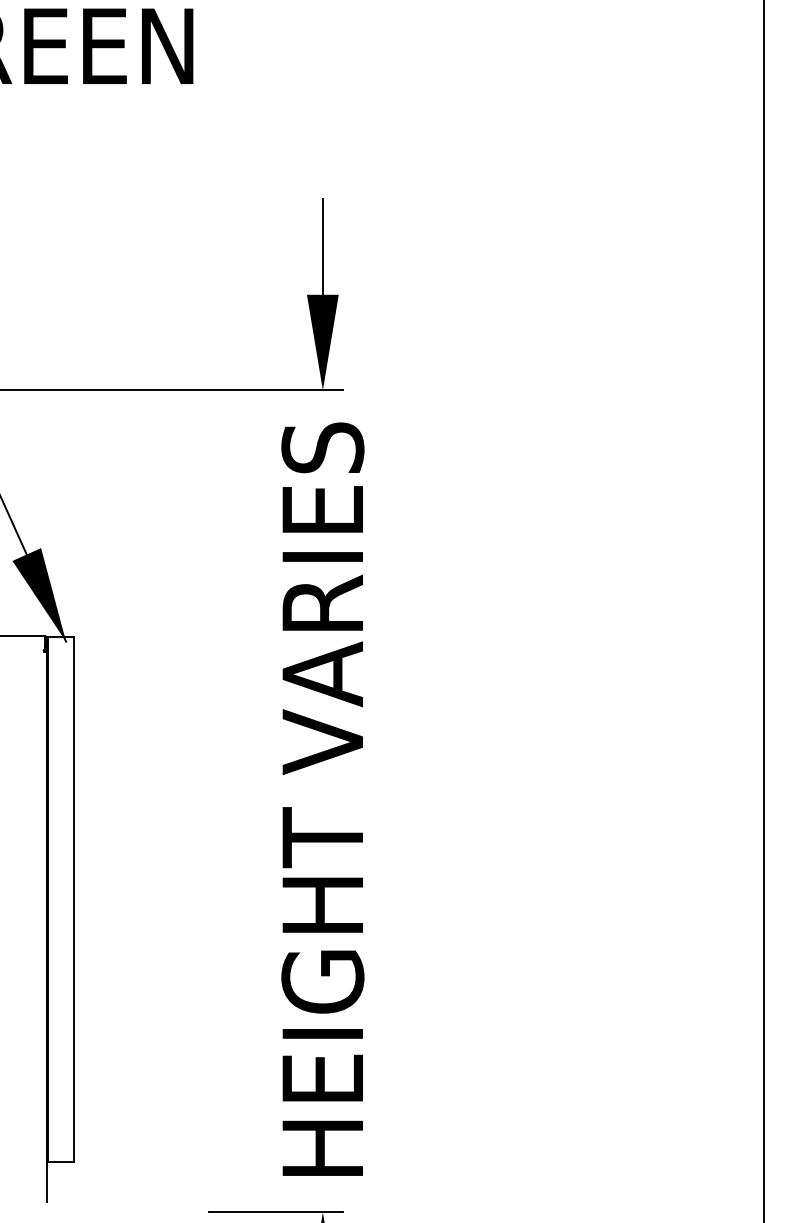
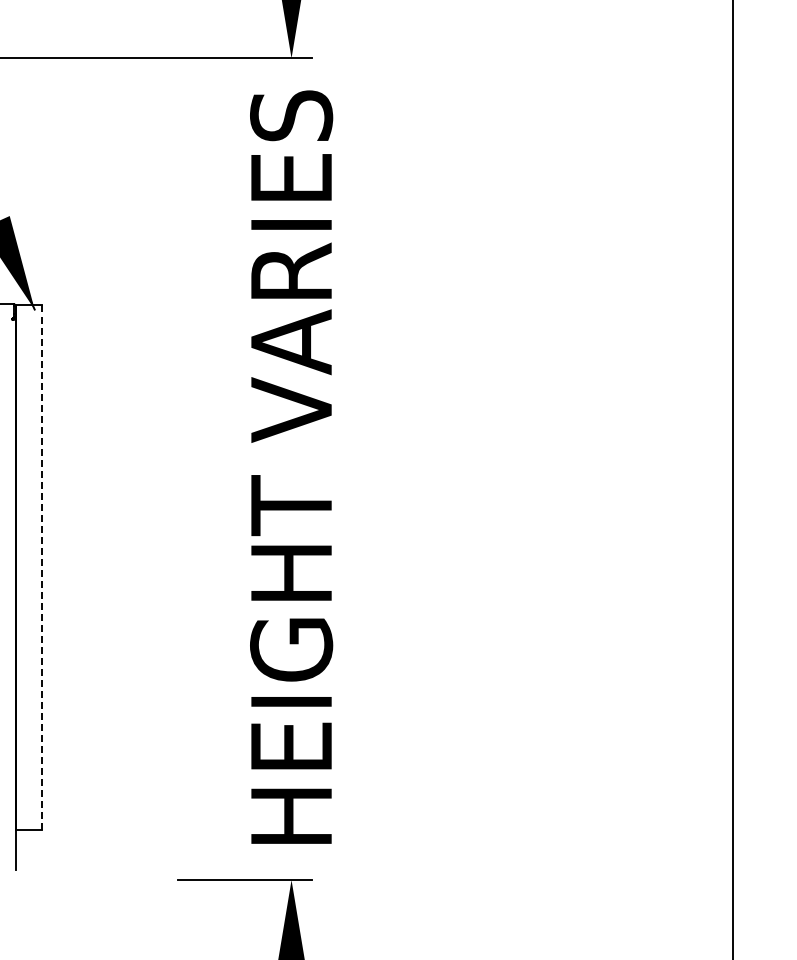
line: (73, 899) -> (42, 567), solid -> dashed

